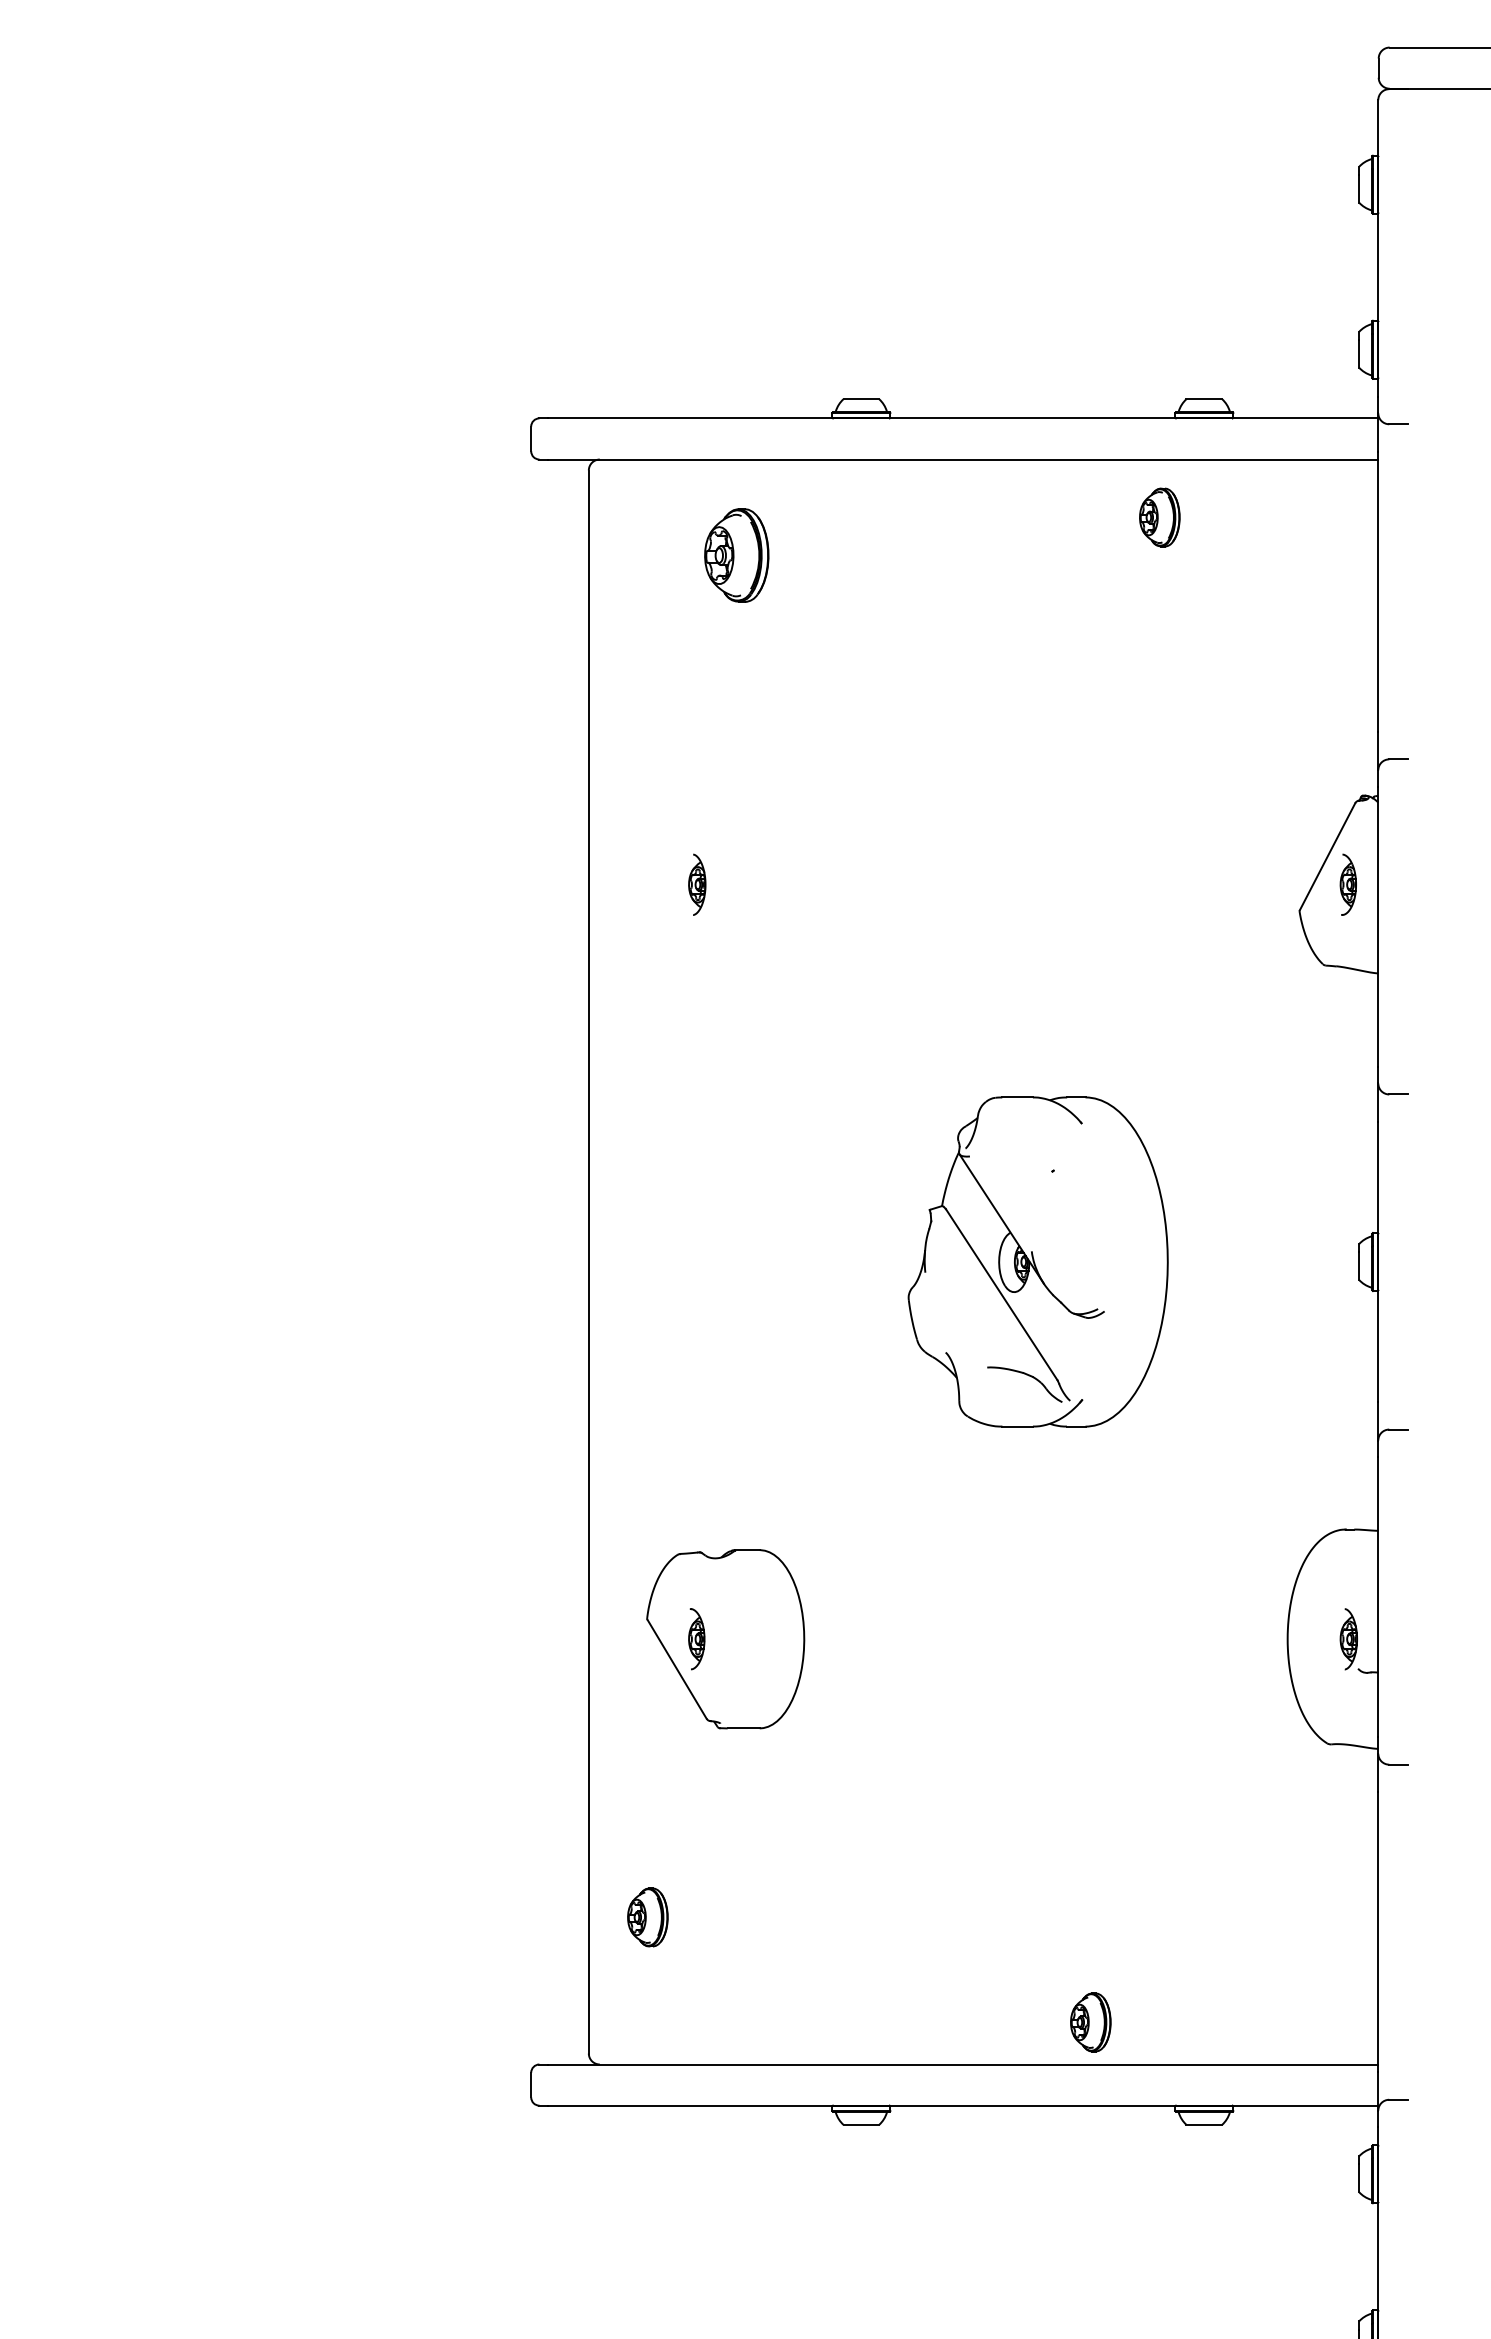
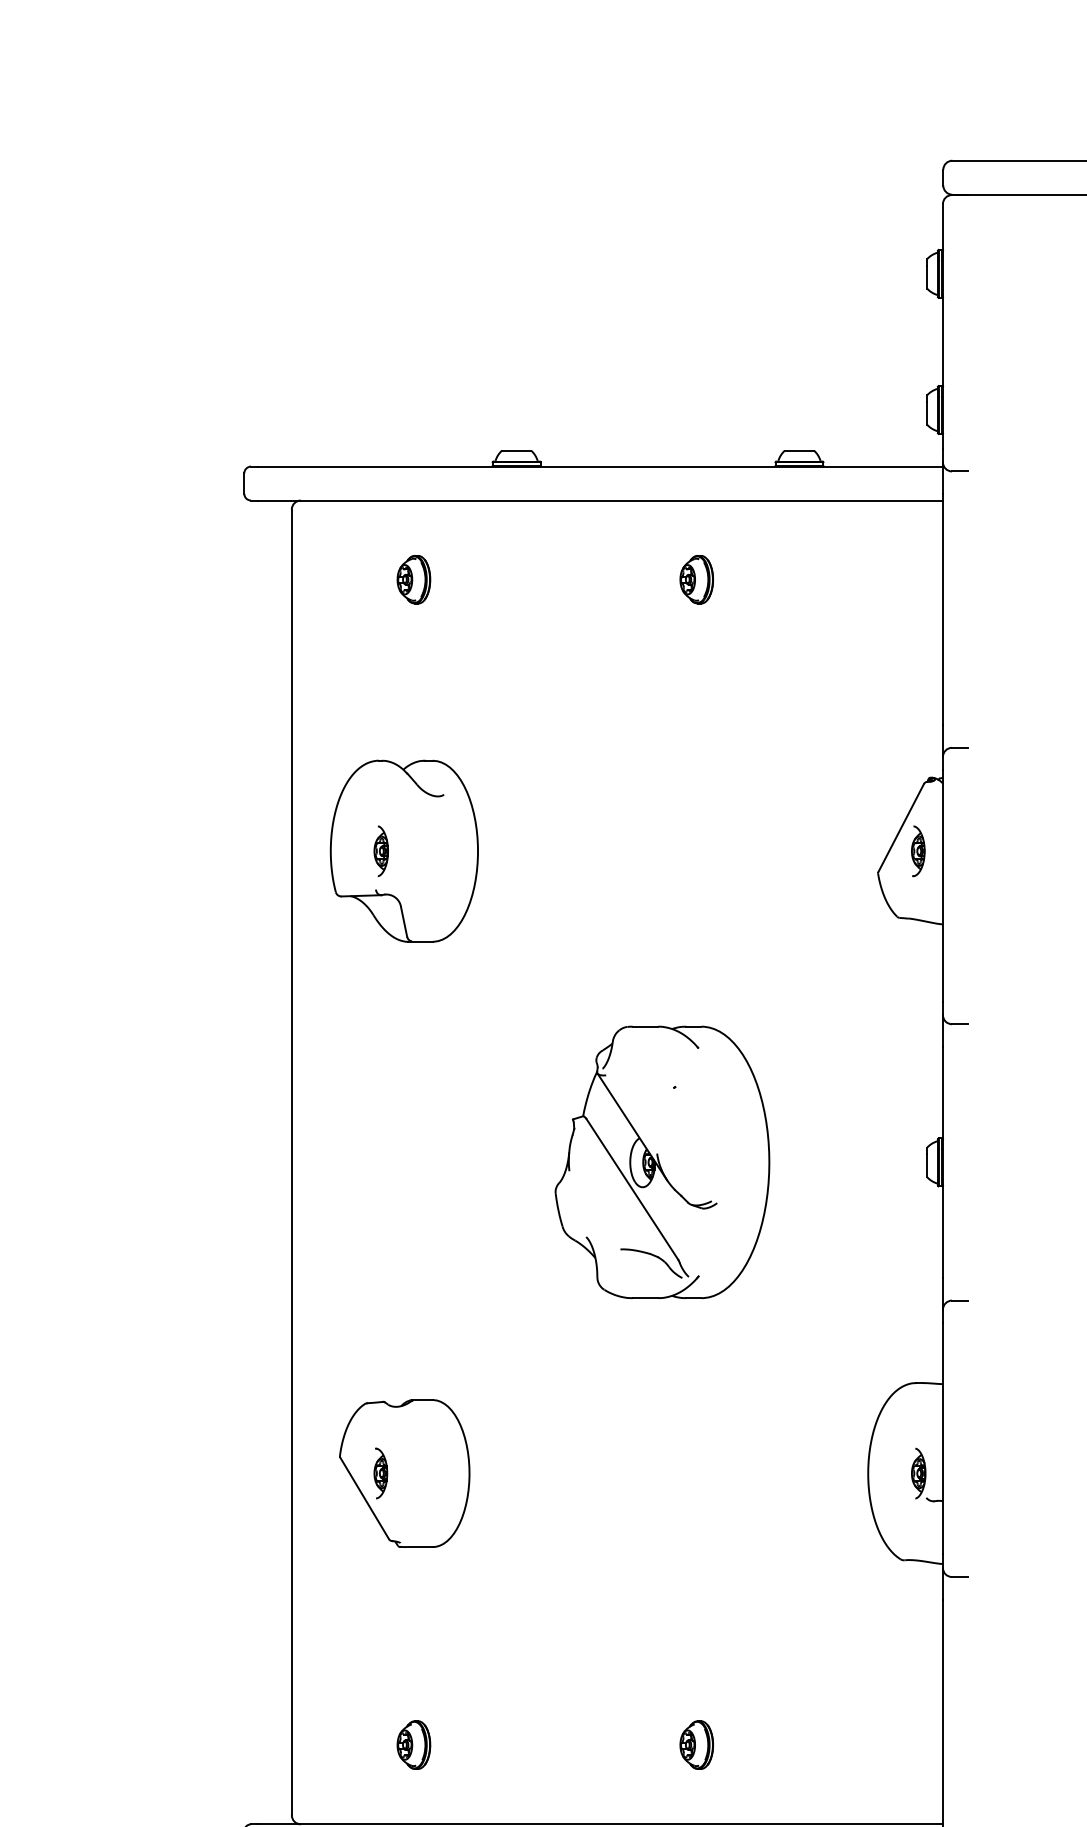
part: (1159, 517) -> (696, 579), moved
part: (736, 555) -> (413, 579), size x0.62
part: (725, 884) -> (404, 851), added
part: (647, 1917) -> (413, 1745), moved
part: (1090, 2022) -> (696, 1745), moved

